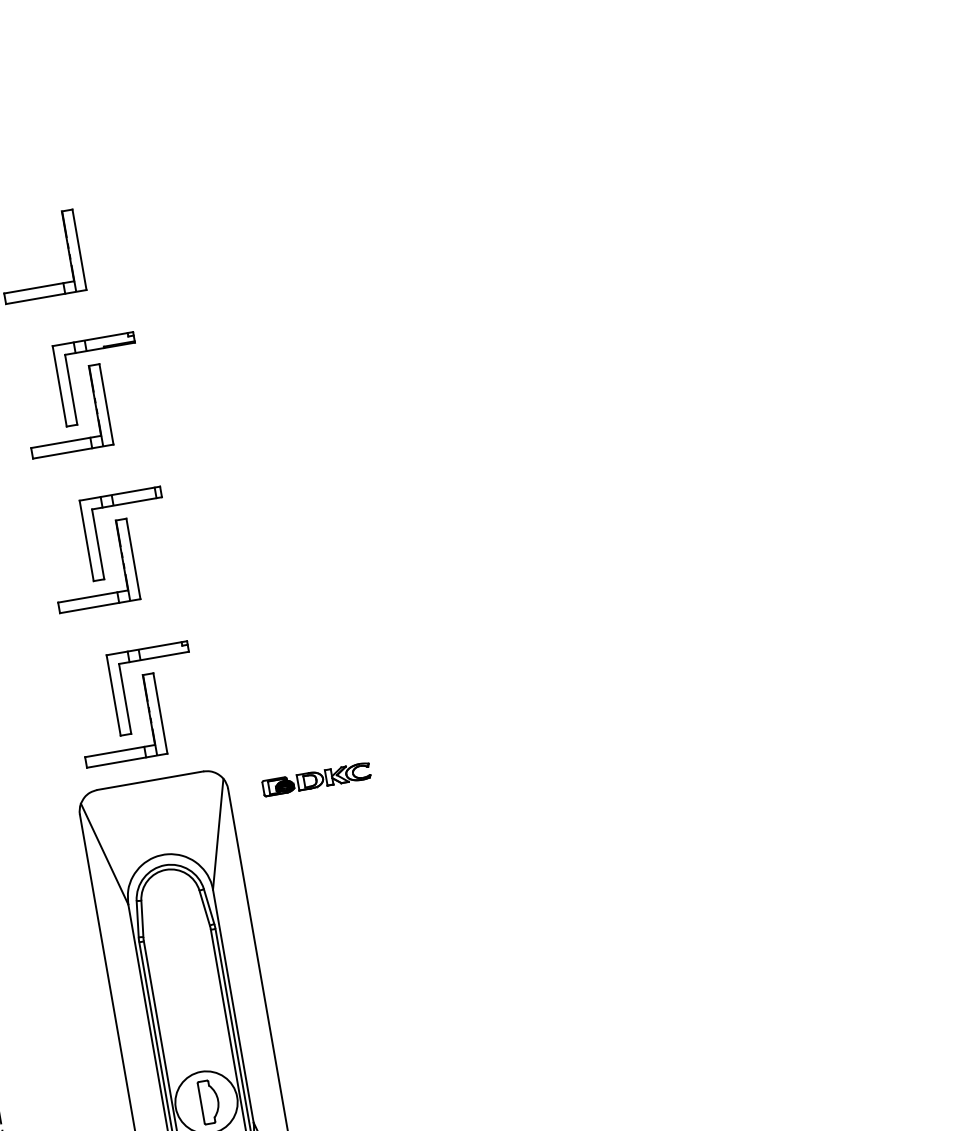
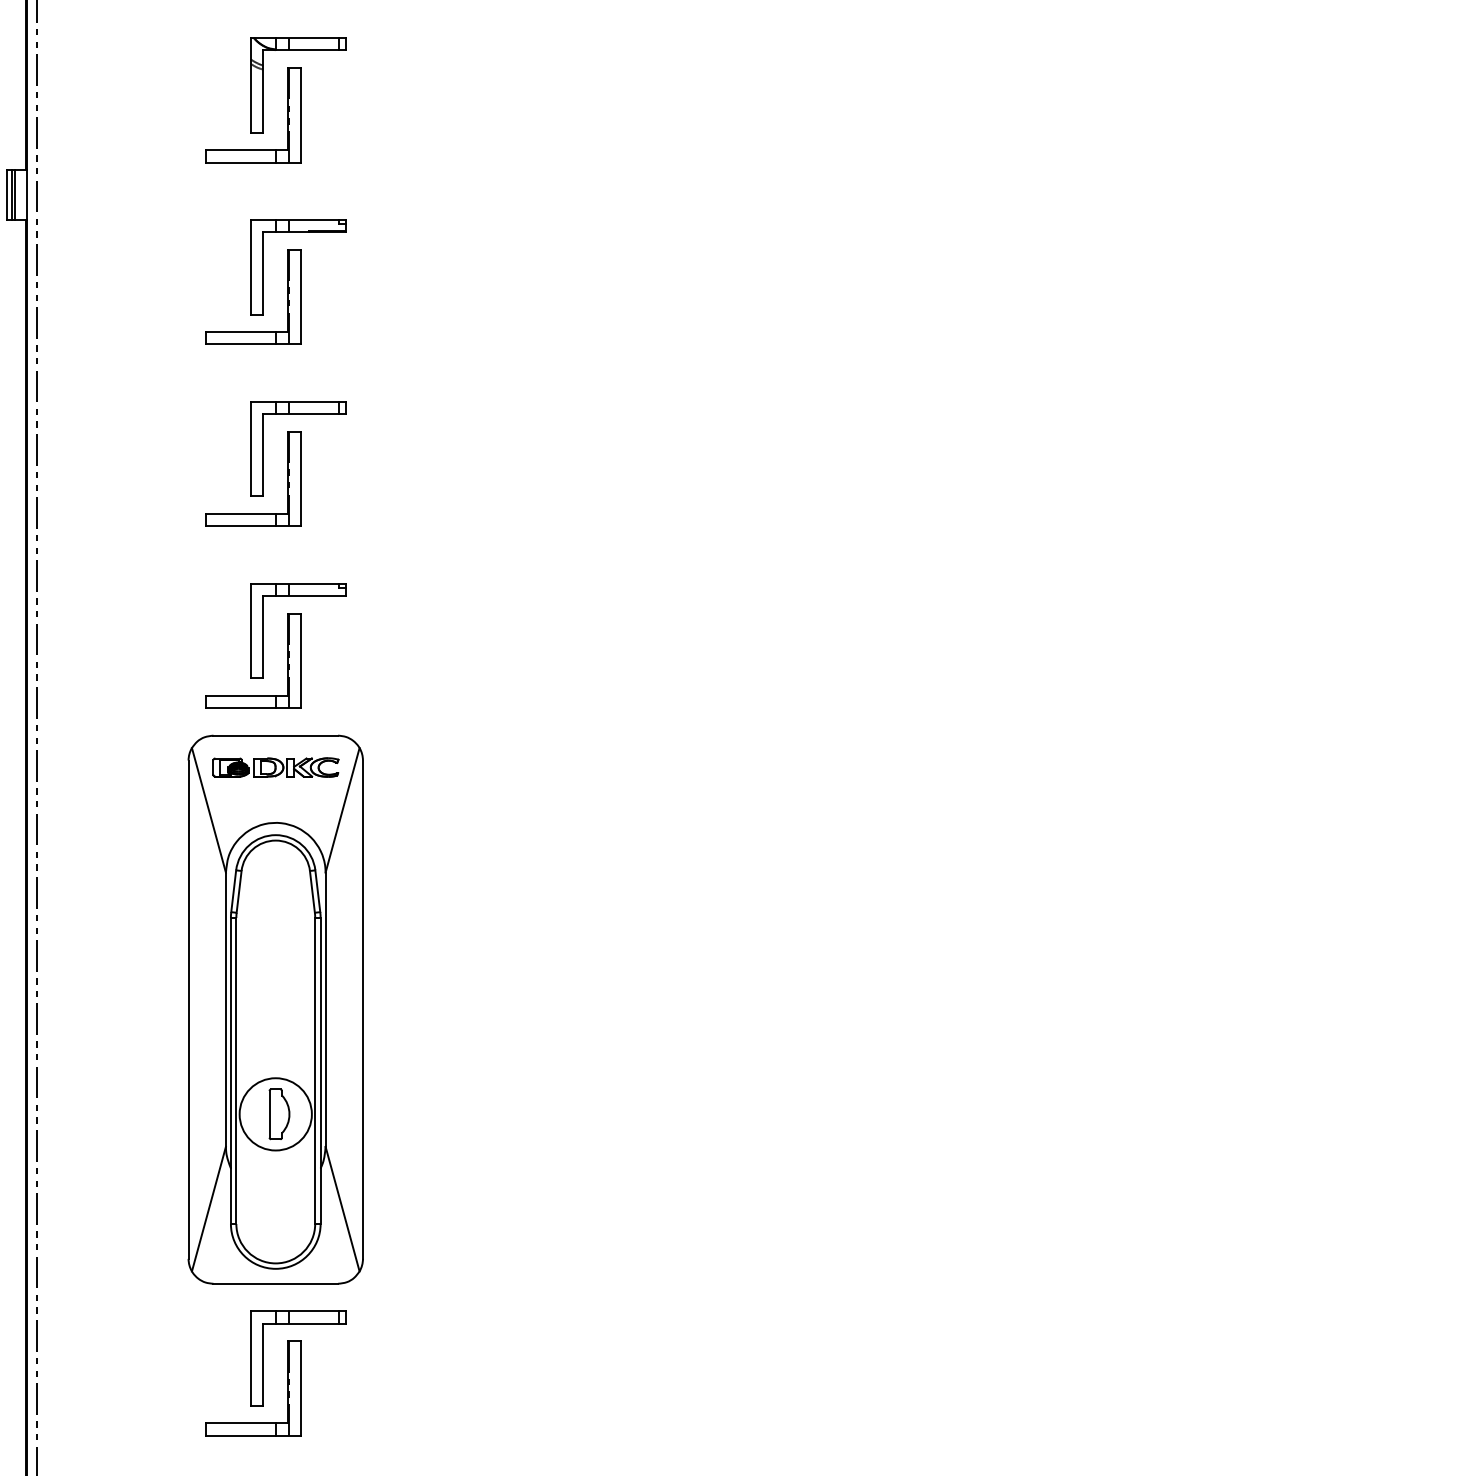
part: (68, 195) -> (298, 50), added
part: (316, 779) -> (275, 767), moved

